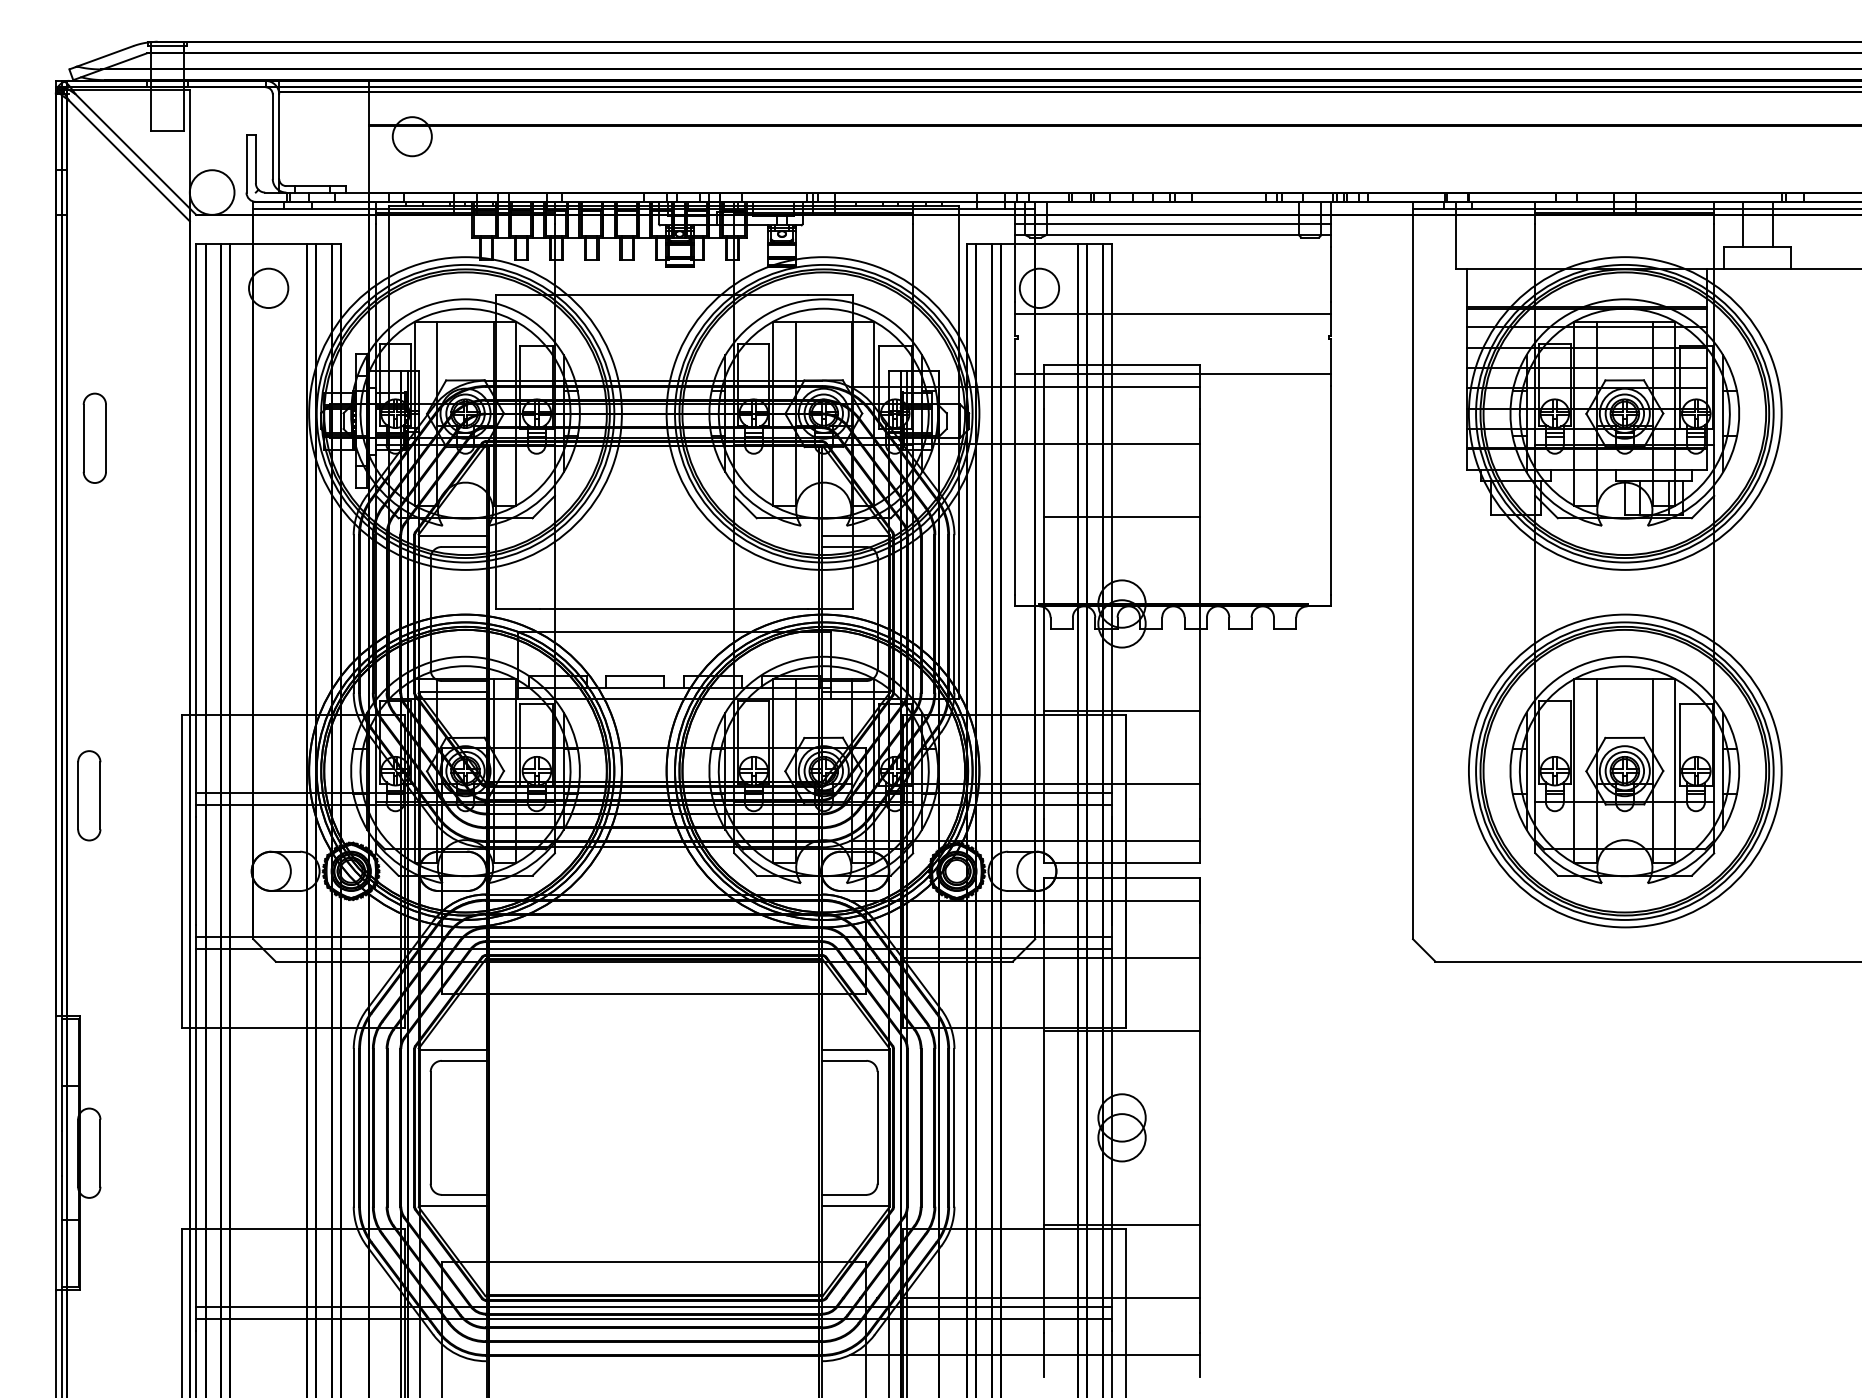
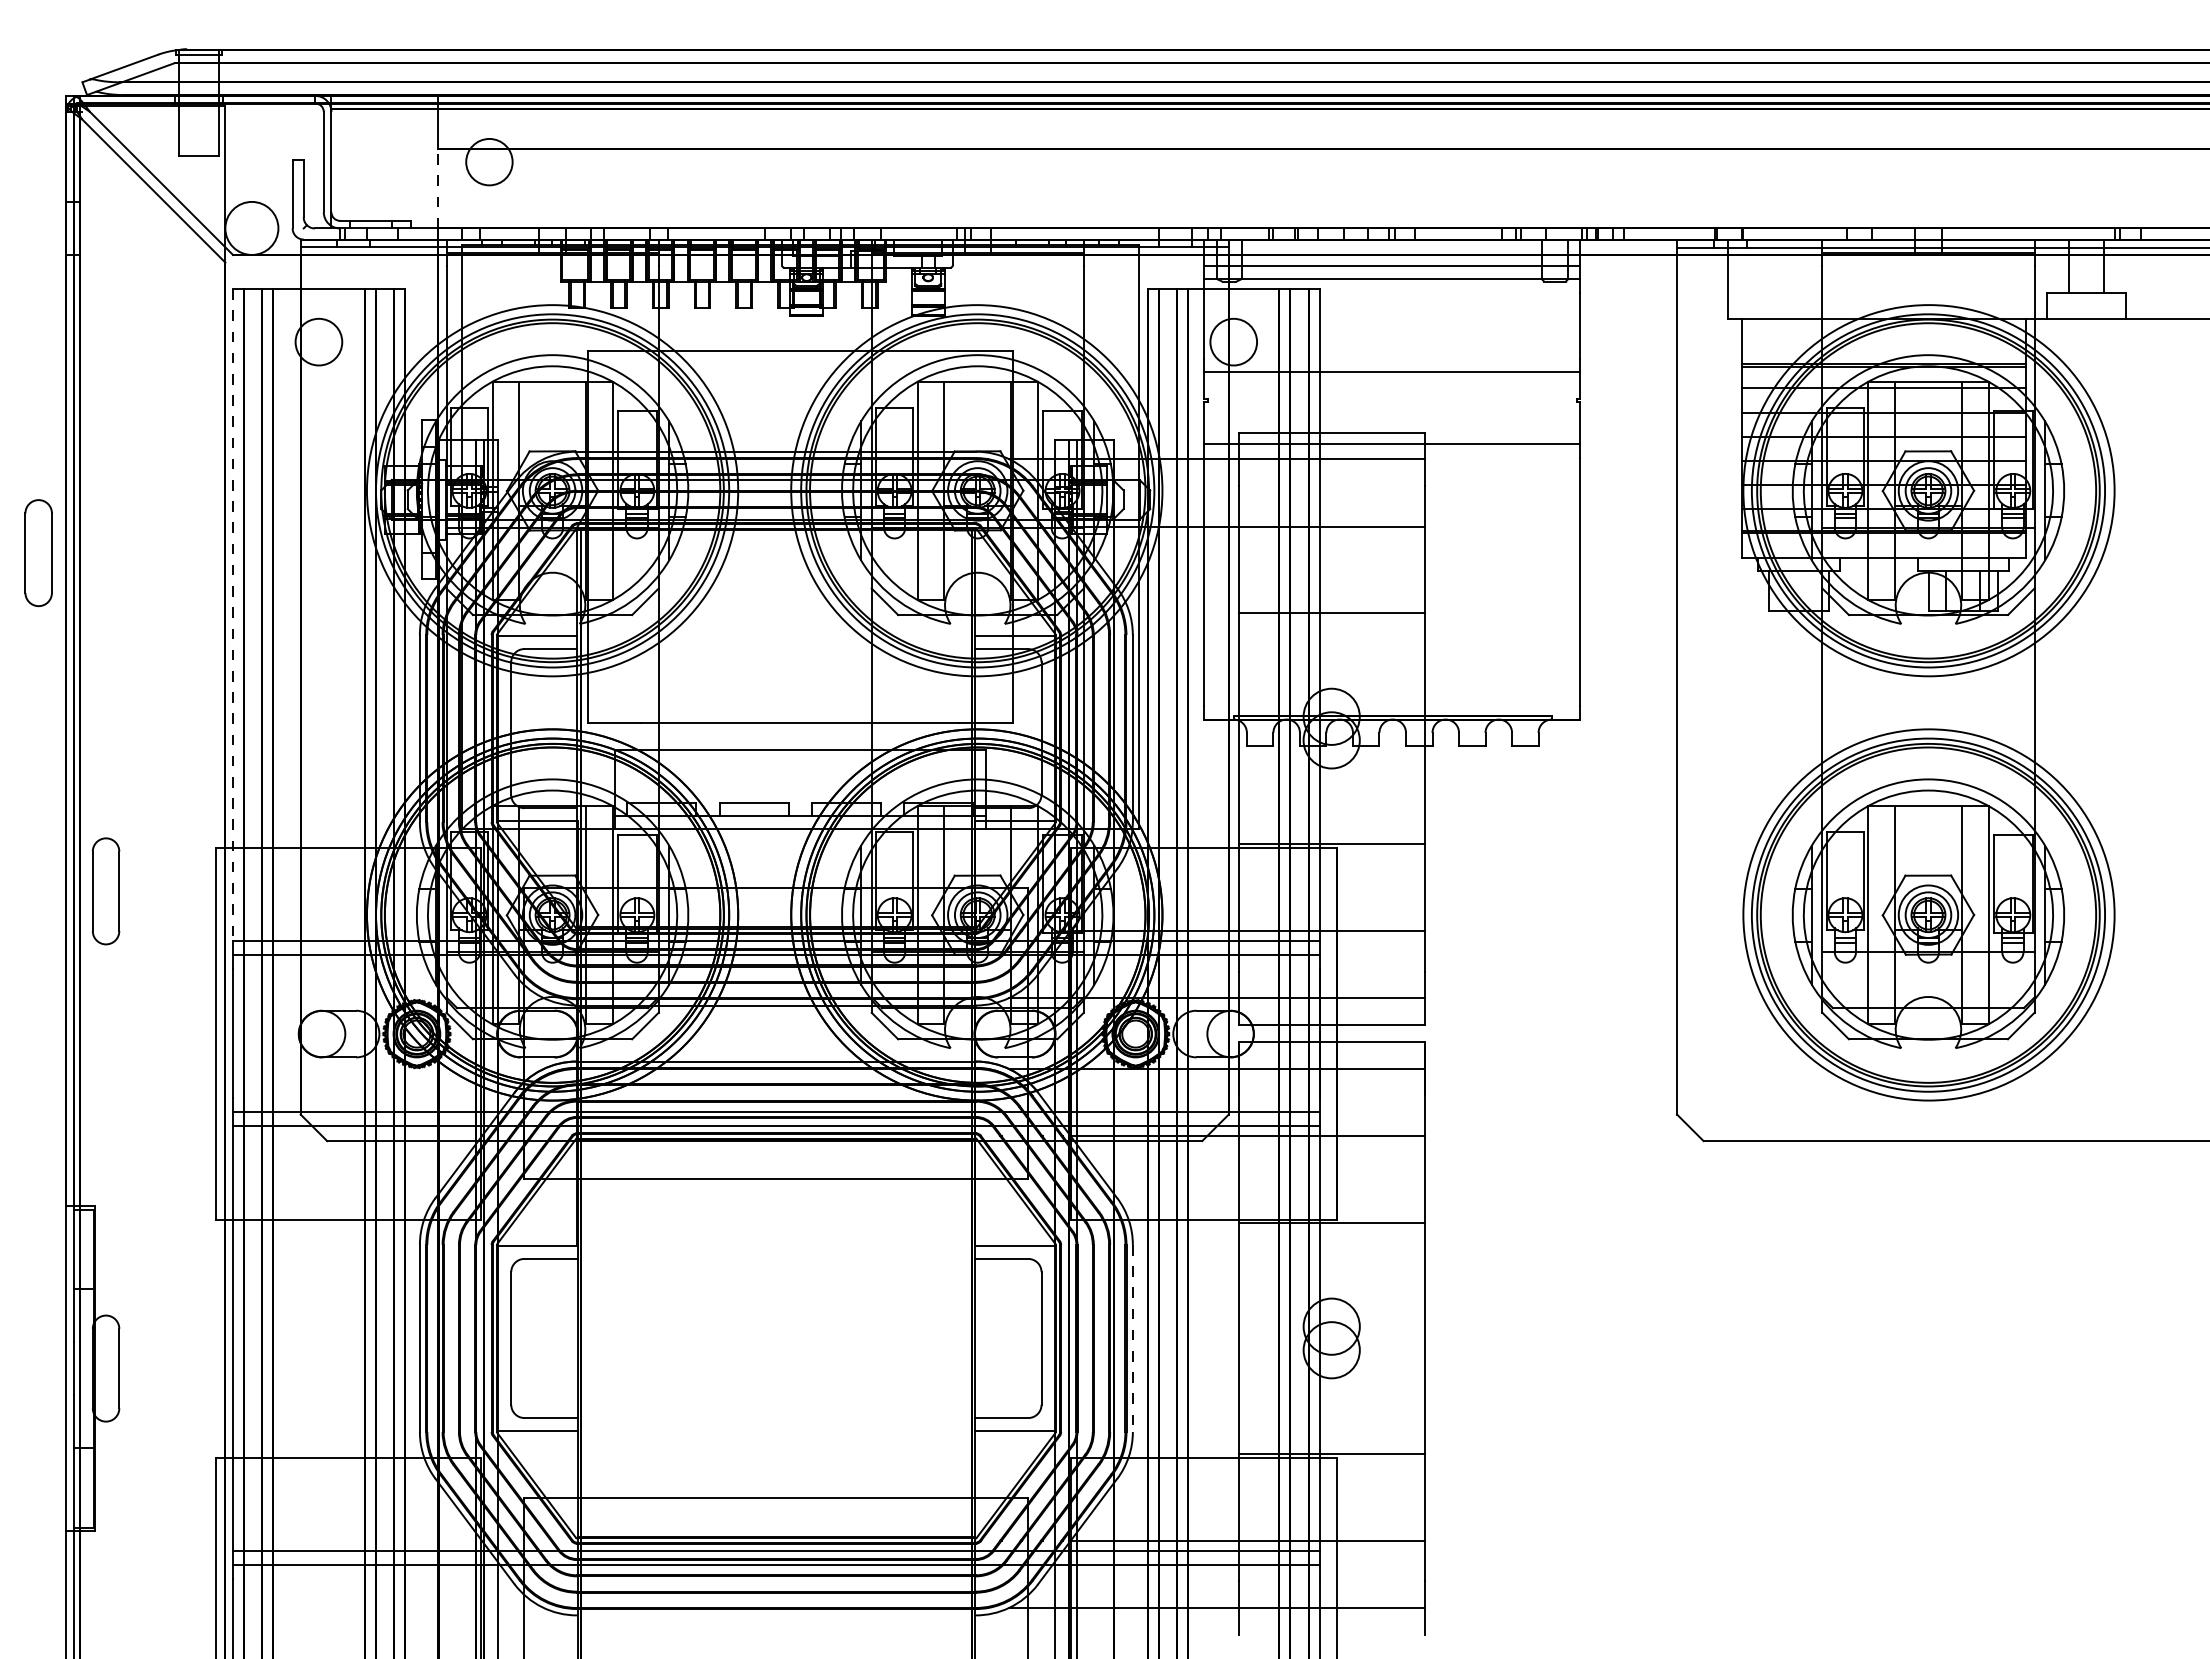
line: (368, 158) -> (437, 188), solid -> dashed
part: (94, 437) -> (38, 552), moved
line: (196, 517) -> (233, 614), solid -> dashed
part: (89, 795) -> (106, 891), moved
line: (954, 1127) -> (1132, 1338), solid -> dashed

